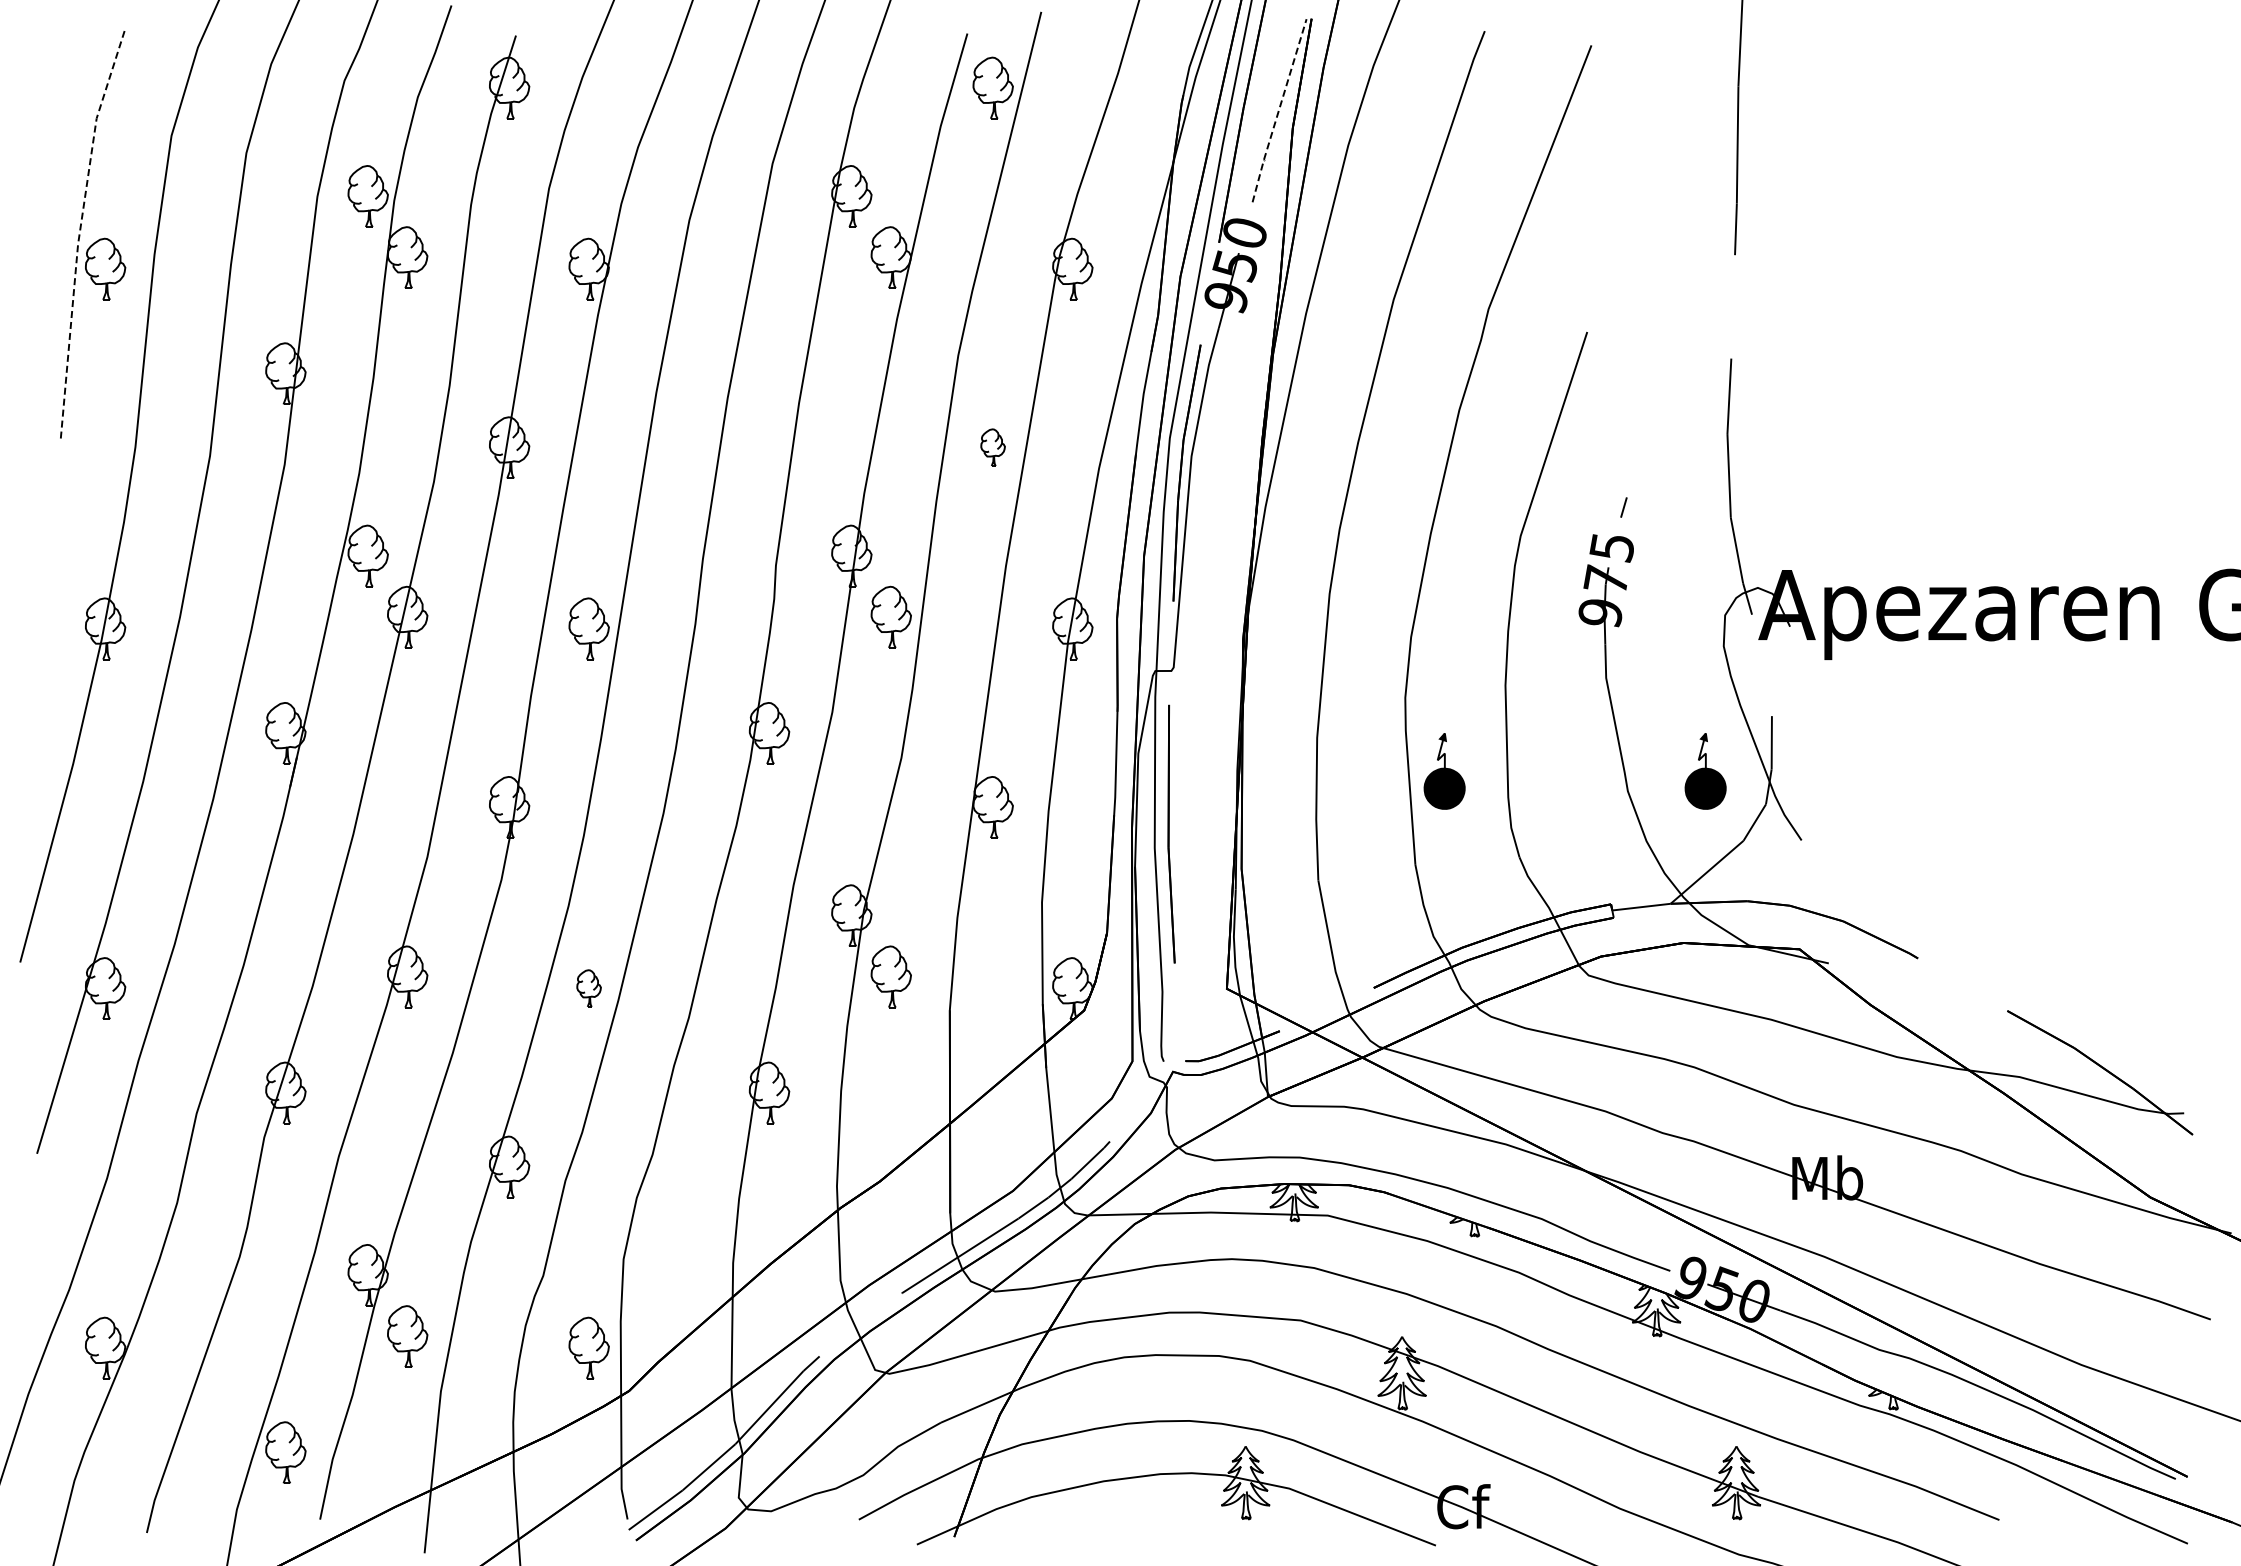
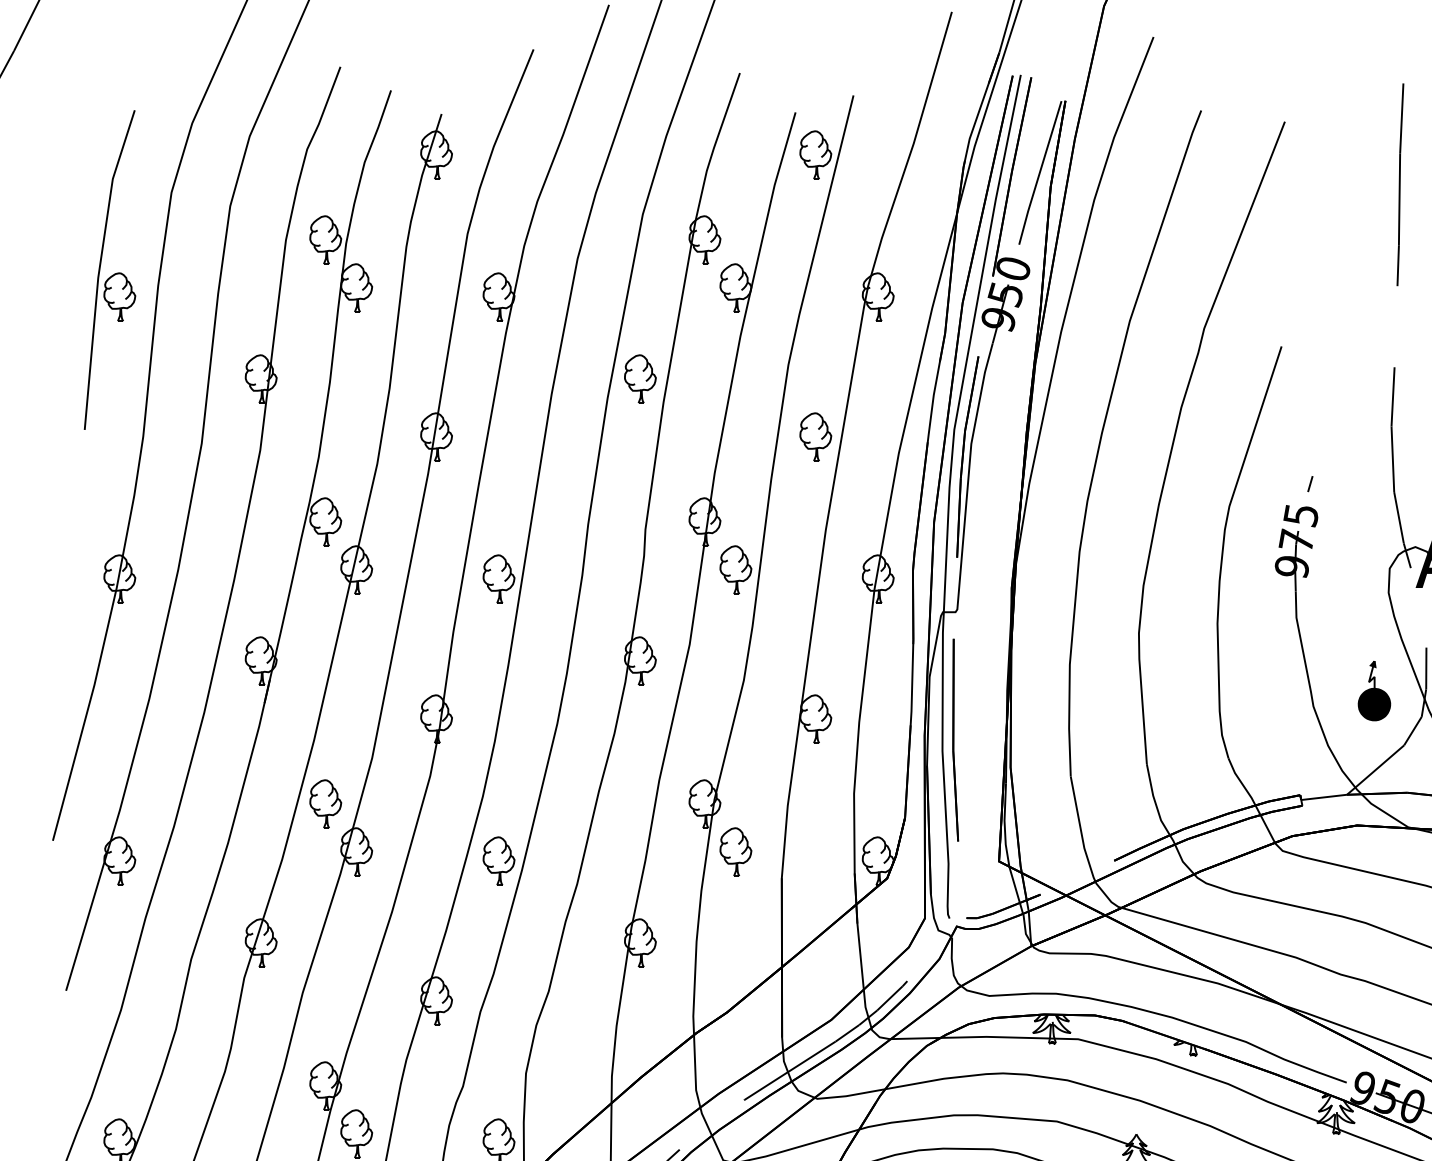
line: (1278, 111) -> (1039, 173), dashed -> solid
line: (79, 231) -> (99, 267), dashed -> solid
part: (769, 373) -> (640, 378), added
part: (992, 447) -> (815, 436), size x1.67
part: (1444, 771) -> (1169, 691), removed
part: (367, 915) -> (325, 803), added
part: (588, 988) -> (498, 861), size x1.67

